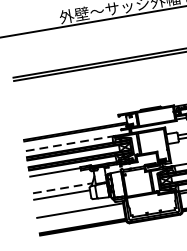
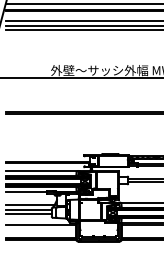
line: (71, 143) -> (43, 171), dashed -> solid
line: (62, 188) -> (30, 205), dashed -> solid
line: (62, 198) -> (28, 213), added

